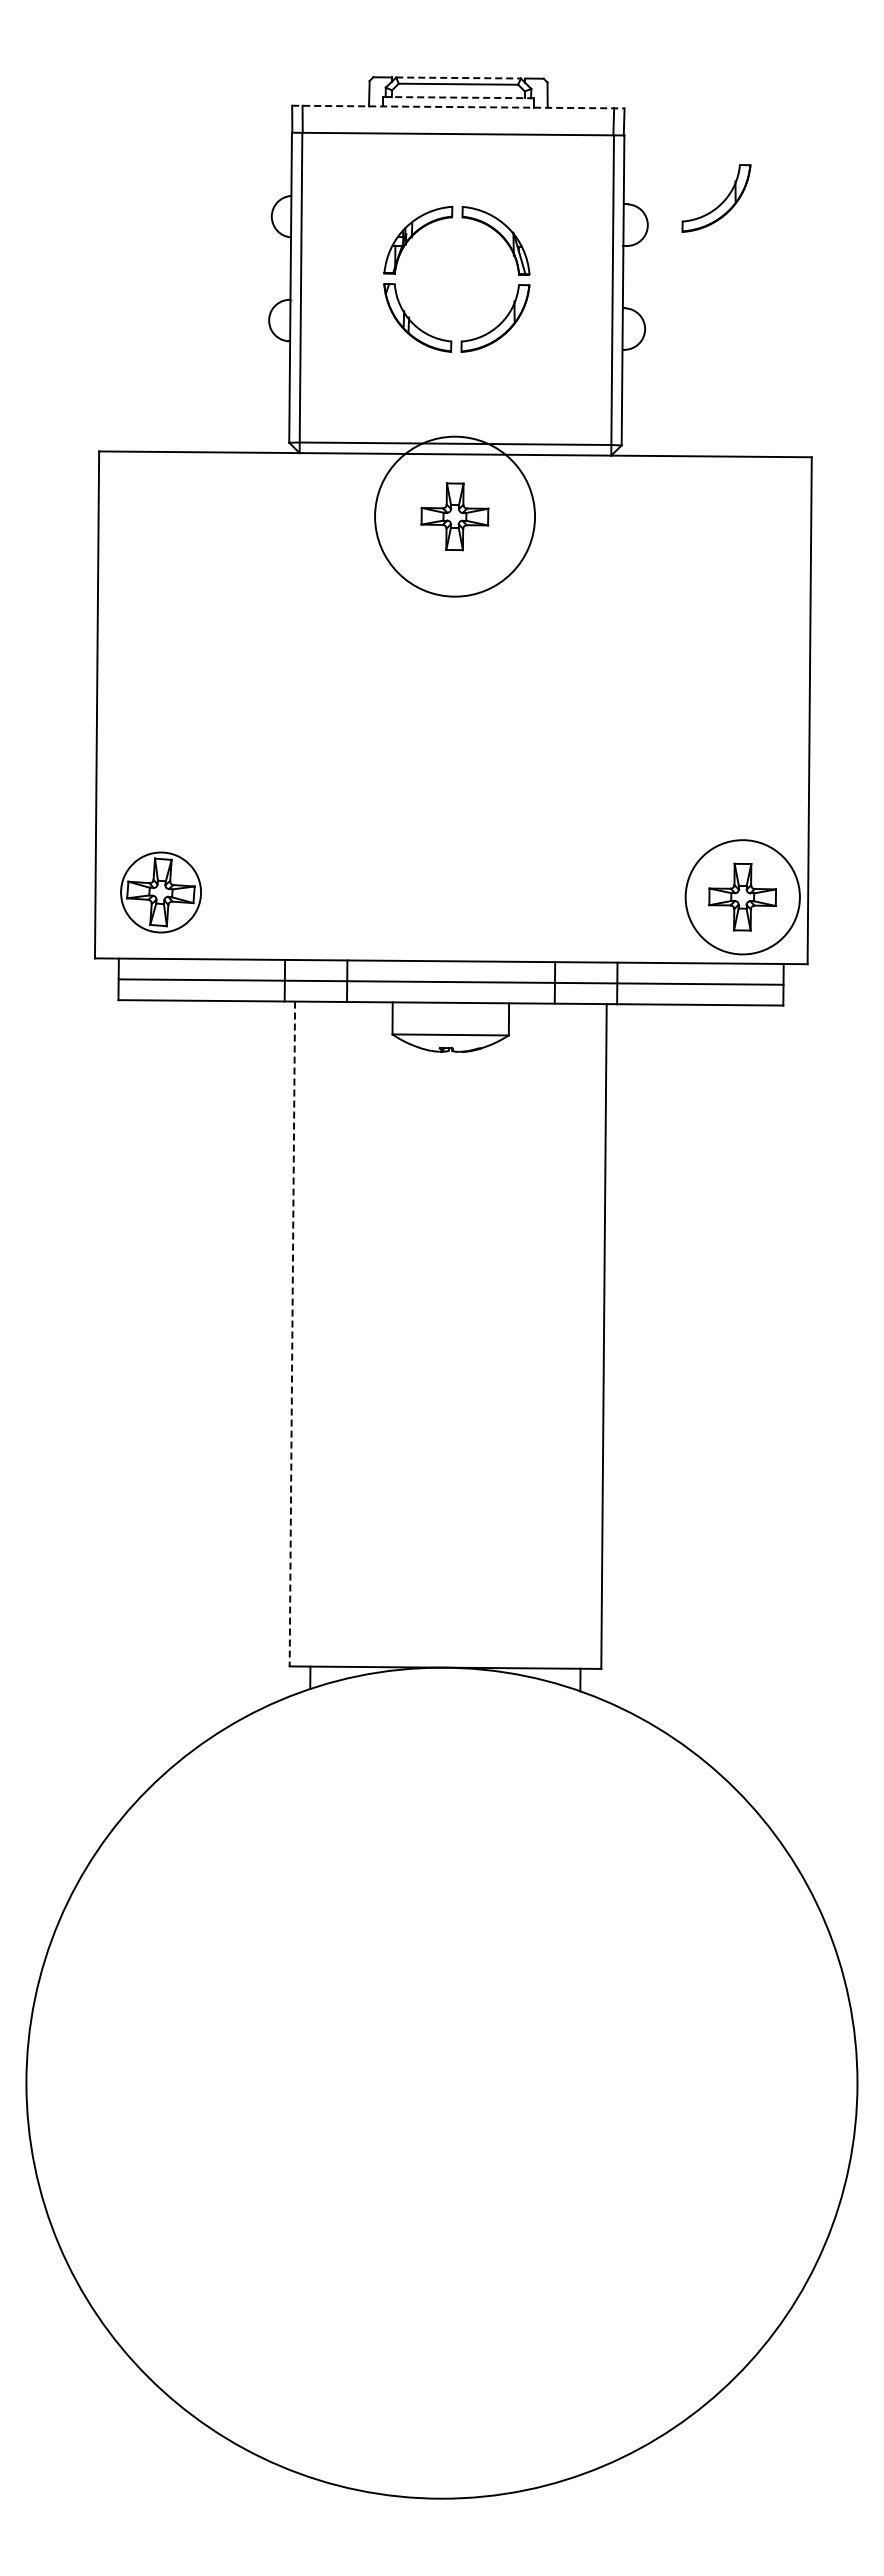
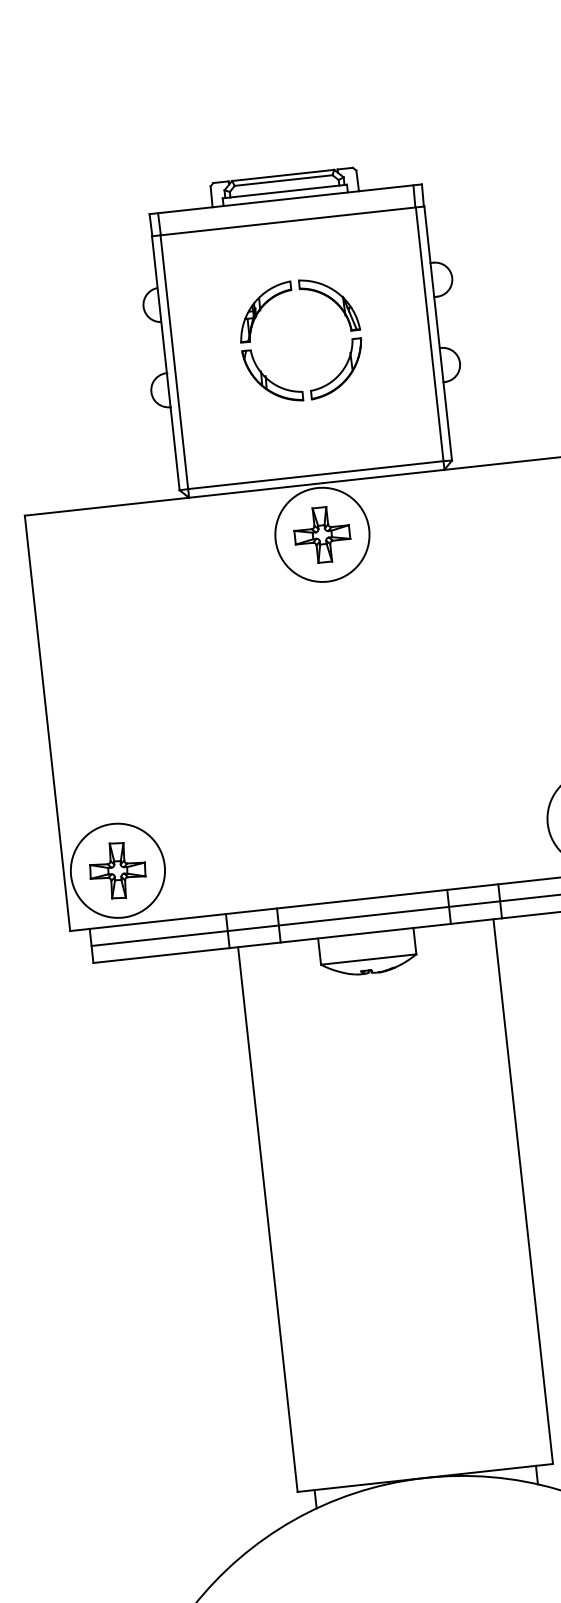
line: (459, 78) -> (283, 175), dashed -> solid
line: (458, 97) -> (284, 191), dashed -> solid
line: (458, 107) -> (285, 199), dashed -> solid
part: (721, 202) -> (510, 252), removed
circle: (454, 516) -> (321, 534), size x0.71
circle: (160, 892) -> (117, 870), size x1.43
line: (292, 1334) -> (268, 1219), dashed -> solid

